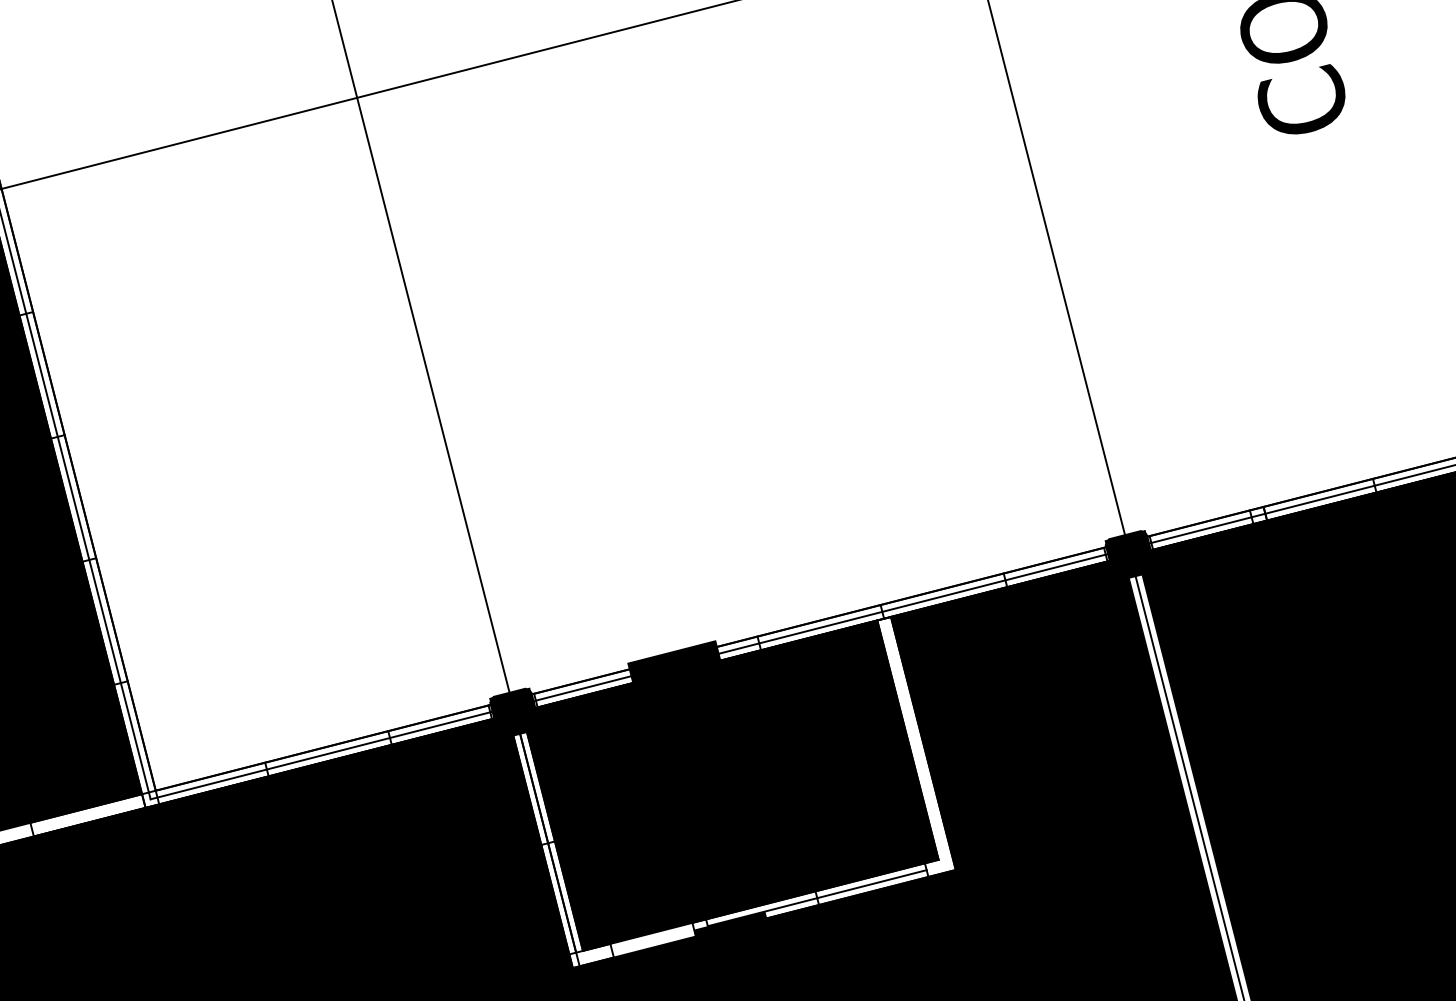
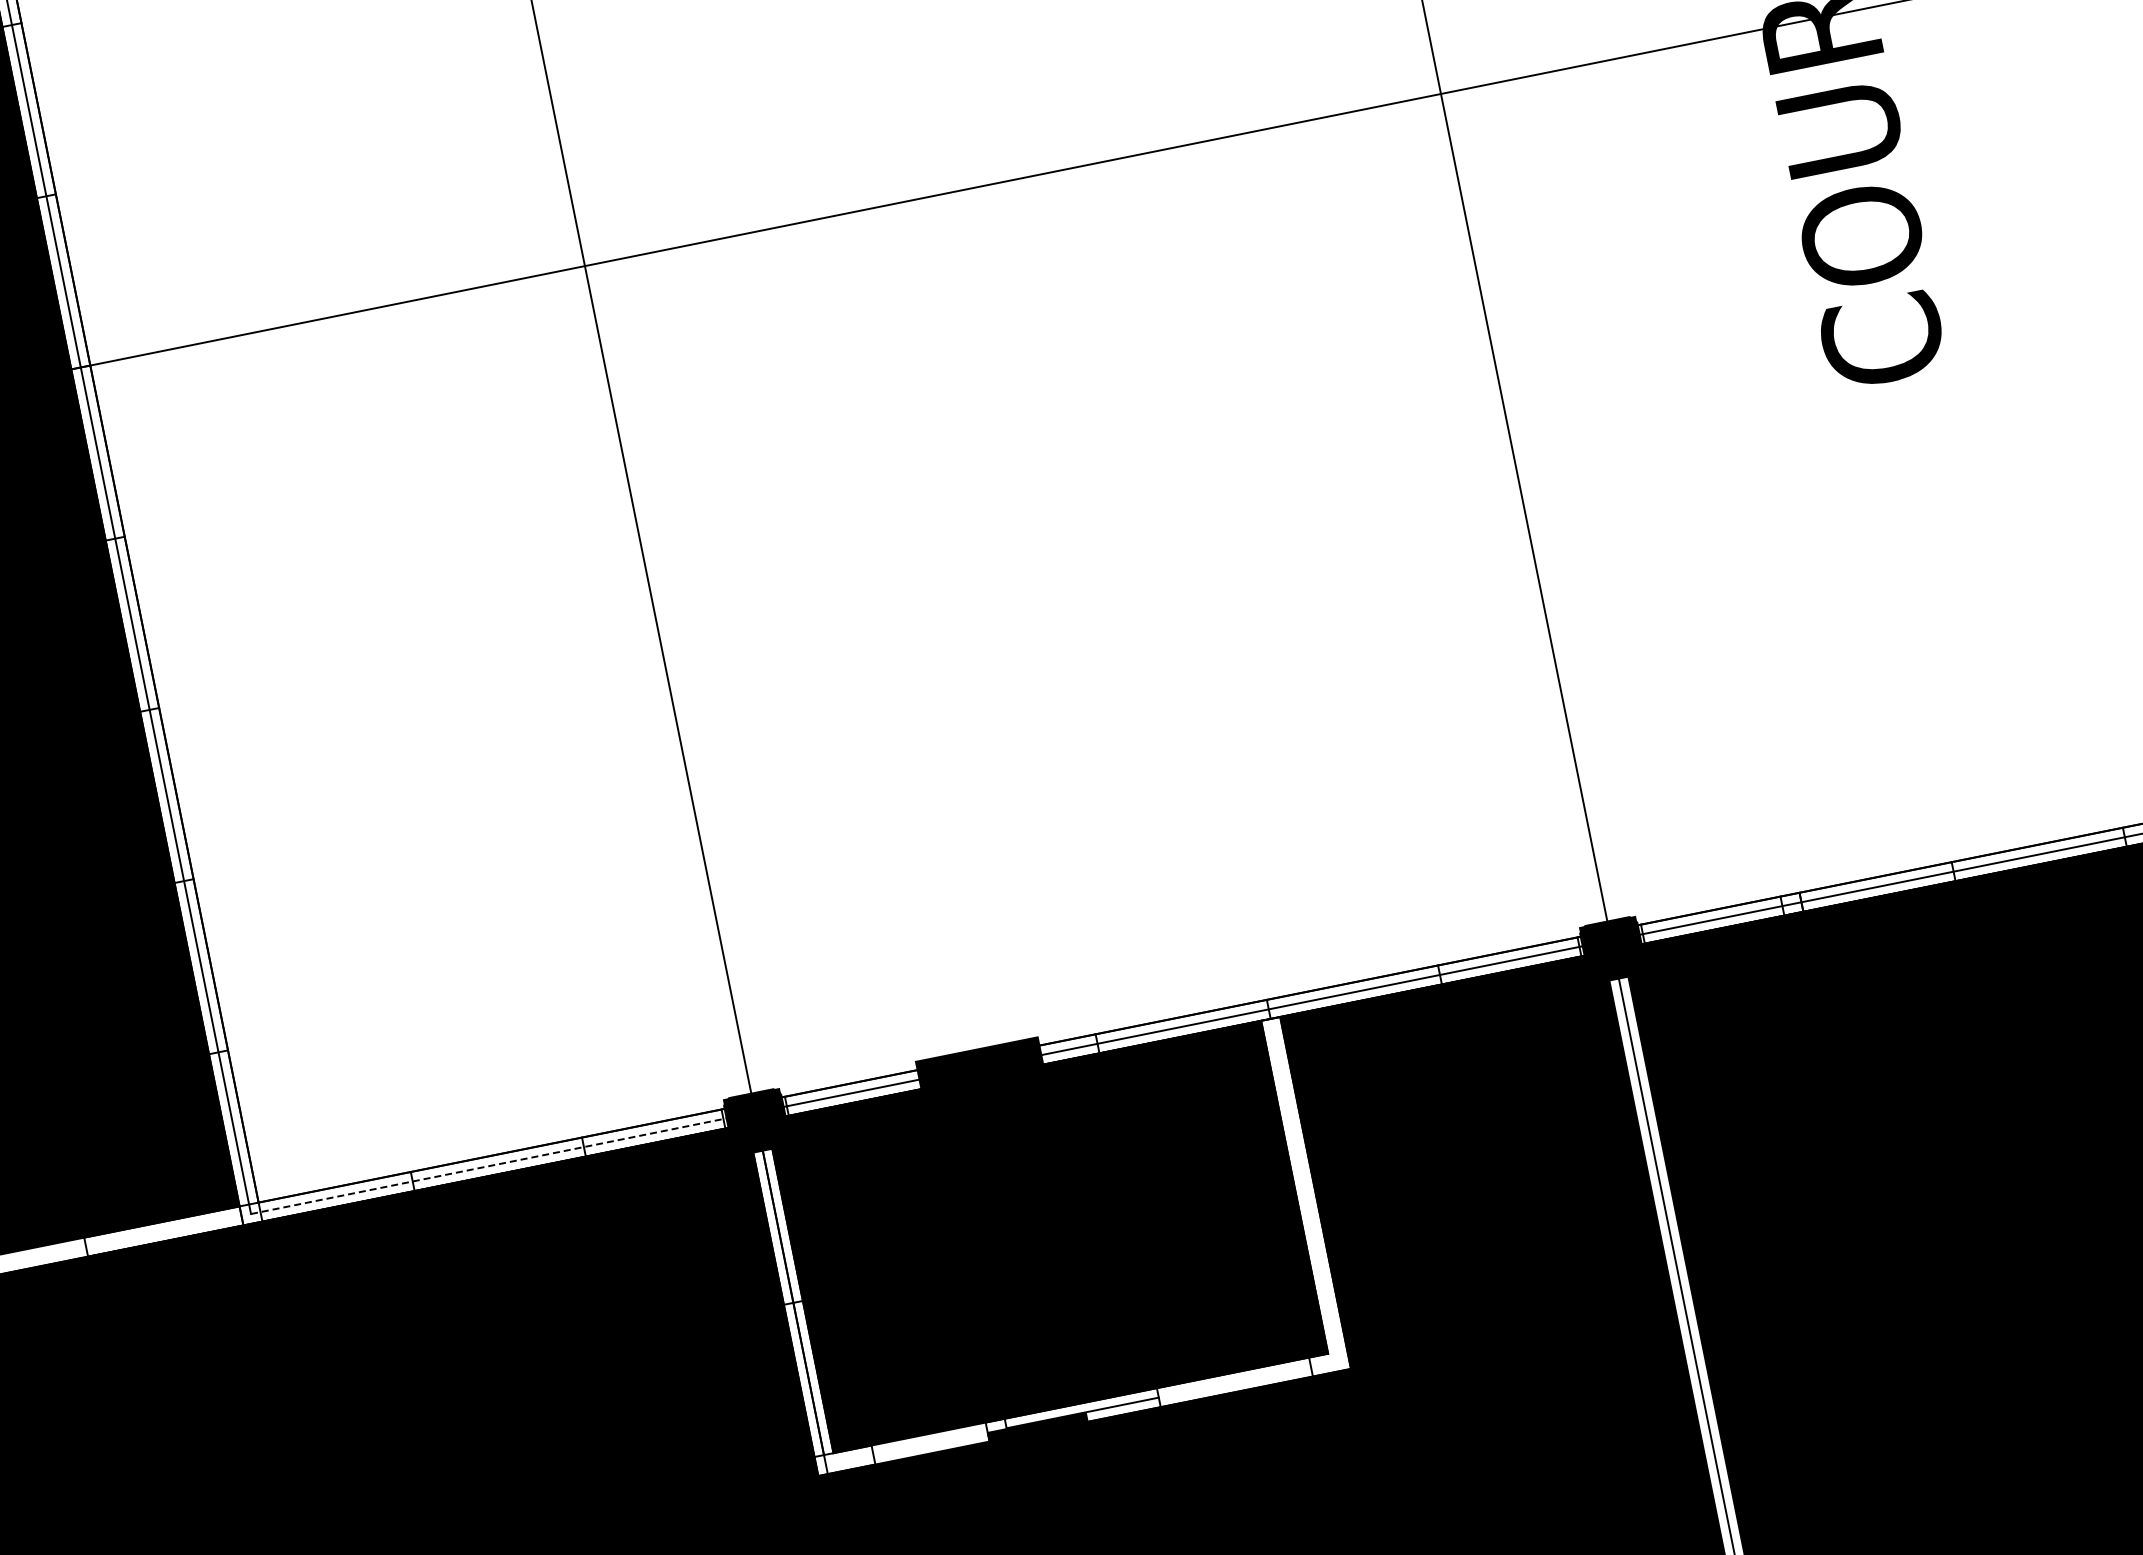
line: (321, 755) -> (488, 1166), solid -> dashed
line: (871, 884) -> (1234, 1382), removed

